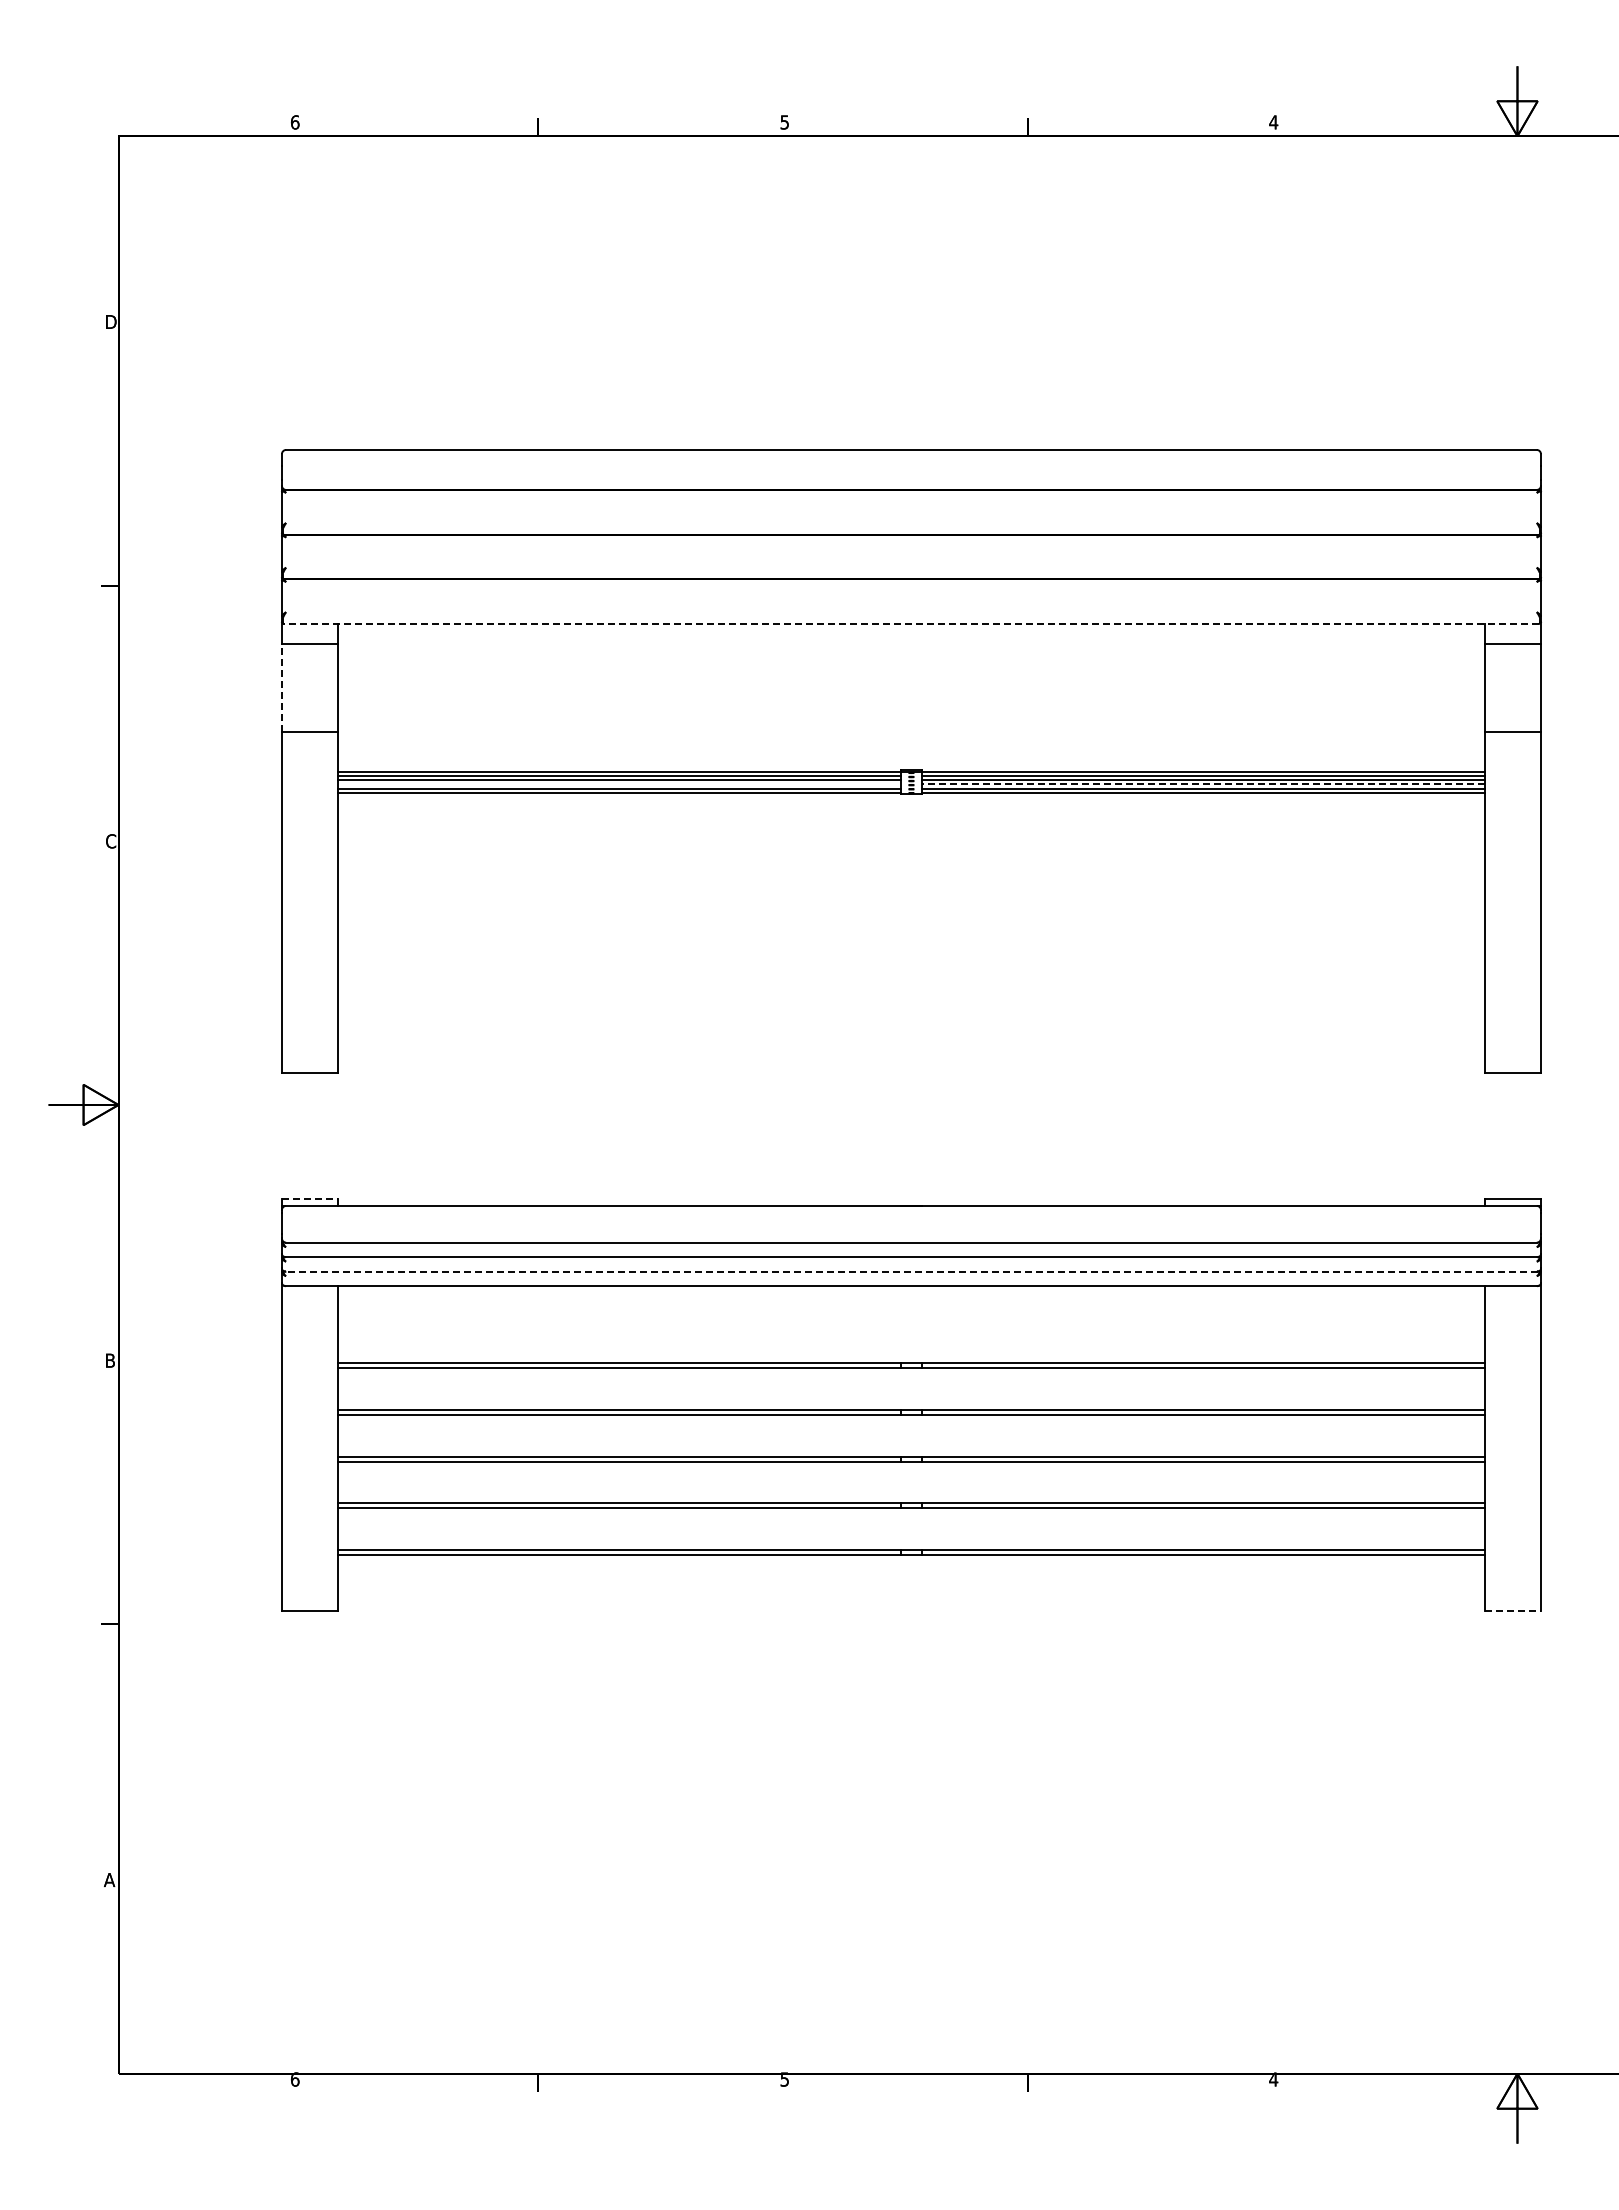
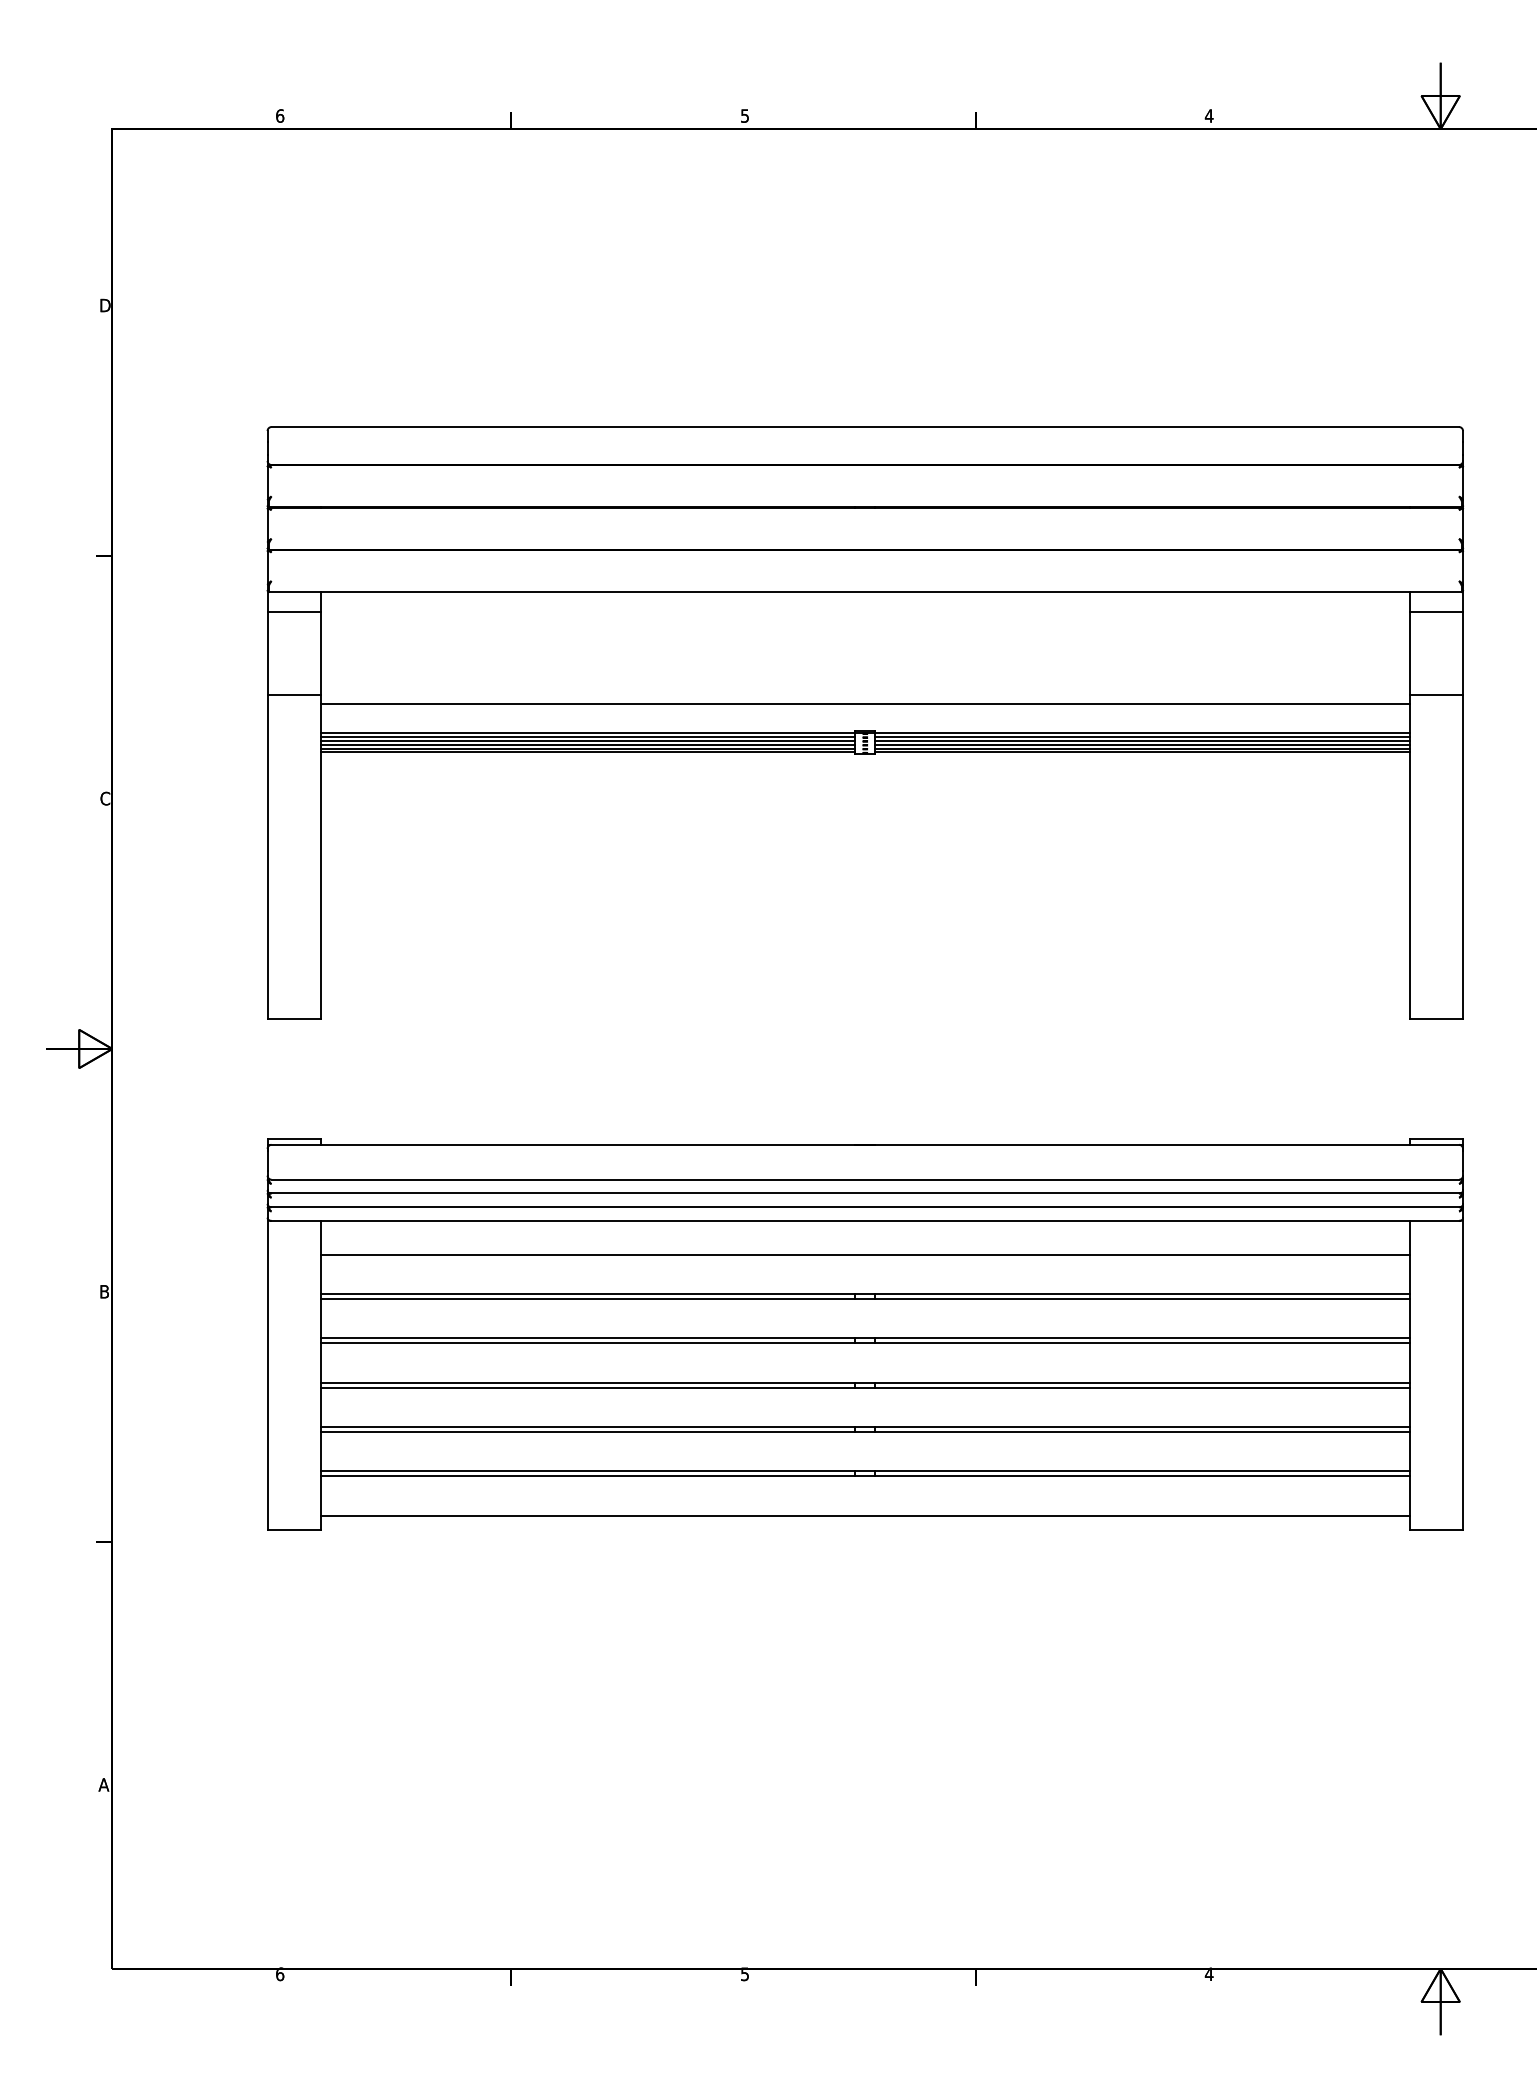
line: (911, 623) -> (865, 591), dashed -> solid
line: (281, 688) -> (267, 653), dashed -> solid
line: (911, 741) -> (865, 703), added
line: (618, 784) -> (587, 744), added
line: (1203, 784) -> (1142, 744), dashed -> solid
line: (309, 1199) -> (293, 1138), dashed -> solid
line: (911, 1271) -> (865, 1207), dashed -> solid
line: (911, 1321) -> (865, 1254), added
line: (911, 1596) -> (865, 1515), added
line: (1513, 1611) -> (1436, 1529), dashed -> solid

